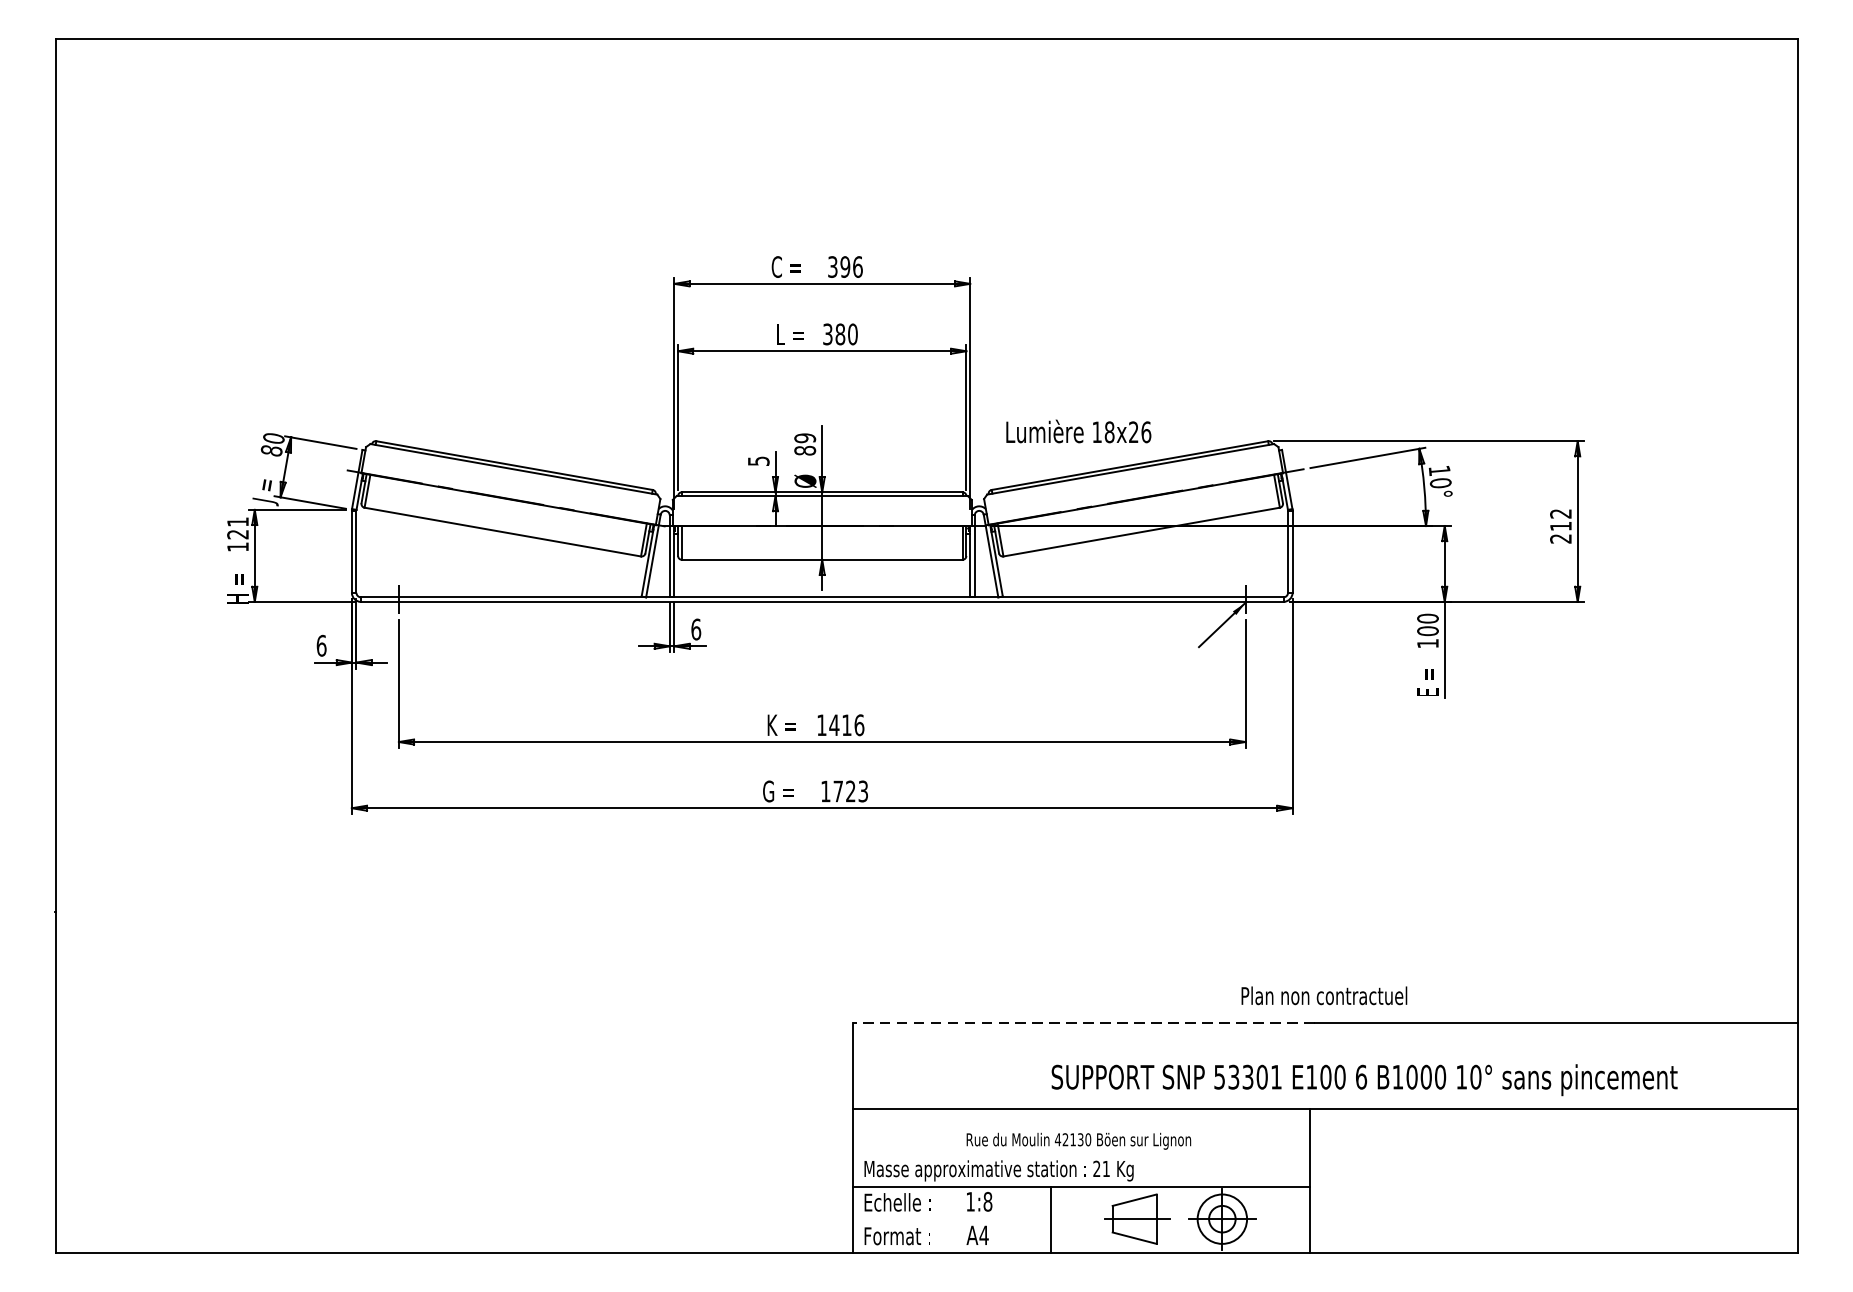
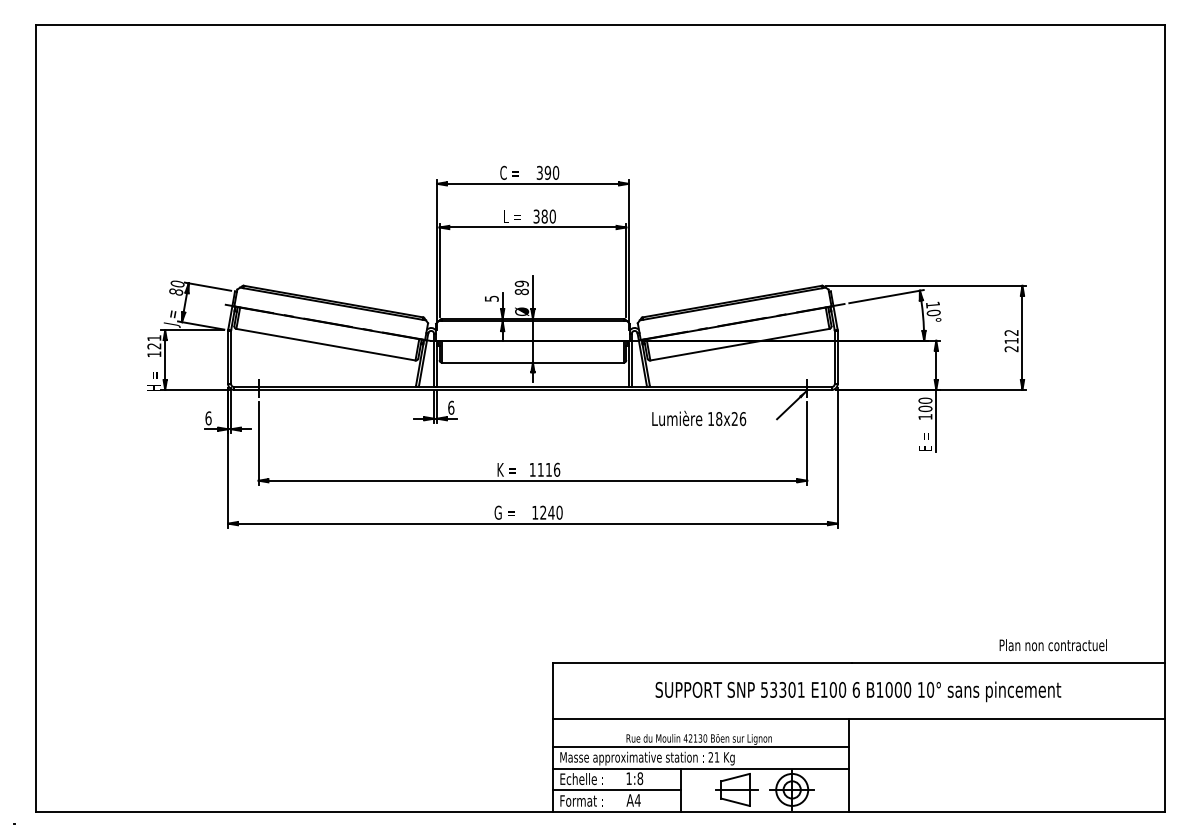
text: (858, 266) -> (556, 172), 396 -> 390
text: (1079, 431) -> (699, 418), moved
text: (833, 724) -> (540, 469), 1416 -> 1116
text: (850, 791) -> (551, 512), 1723 -> 1240
text: (1323, 996) -> (1052, 645), moved
line: (1083, 1022) -> (702, 662), dashed -> solid
text: (1364, 1079) -> (858, 691), moved
line: (1080, 1153) -> (700, 747), added
line: (951, 1220) -> (616, 790), added

